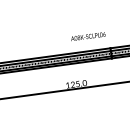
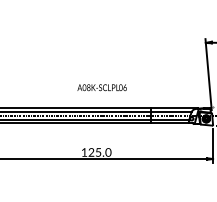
text: (87, 36) -> (101, 87), moved

